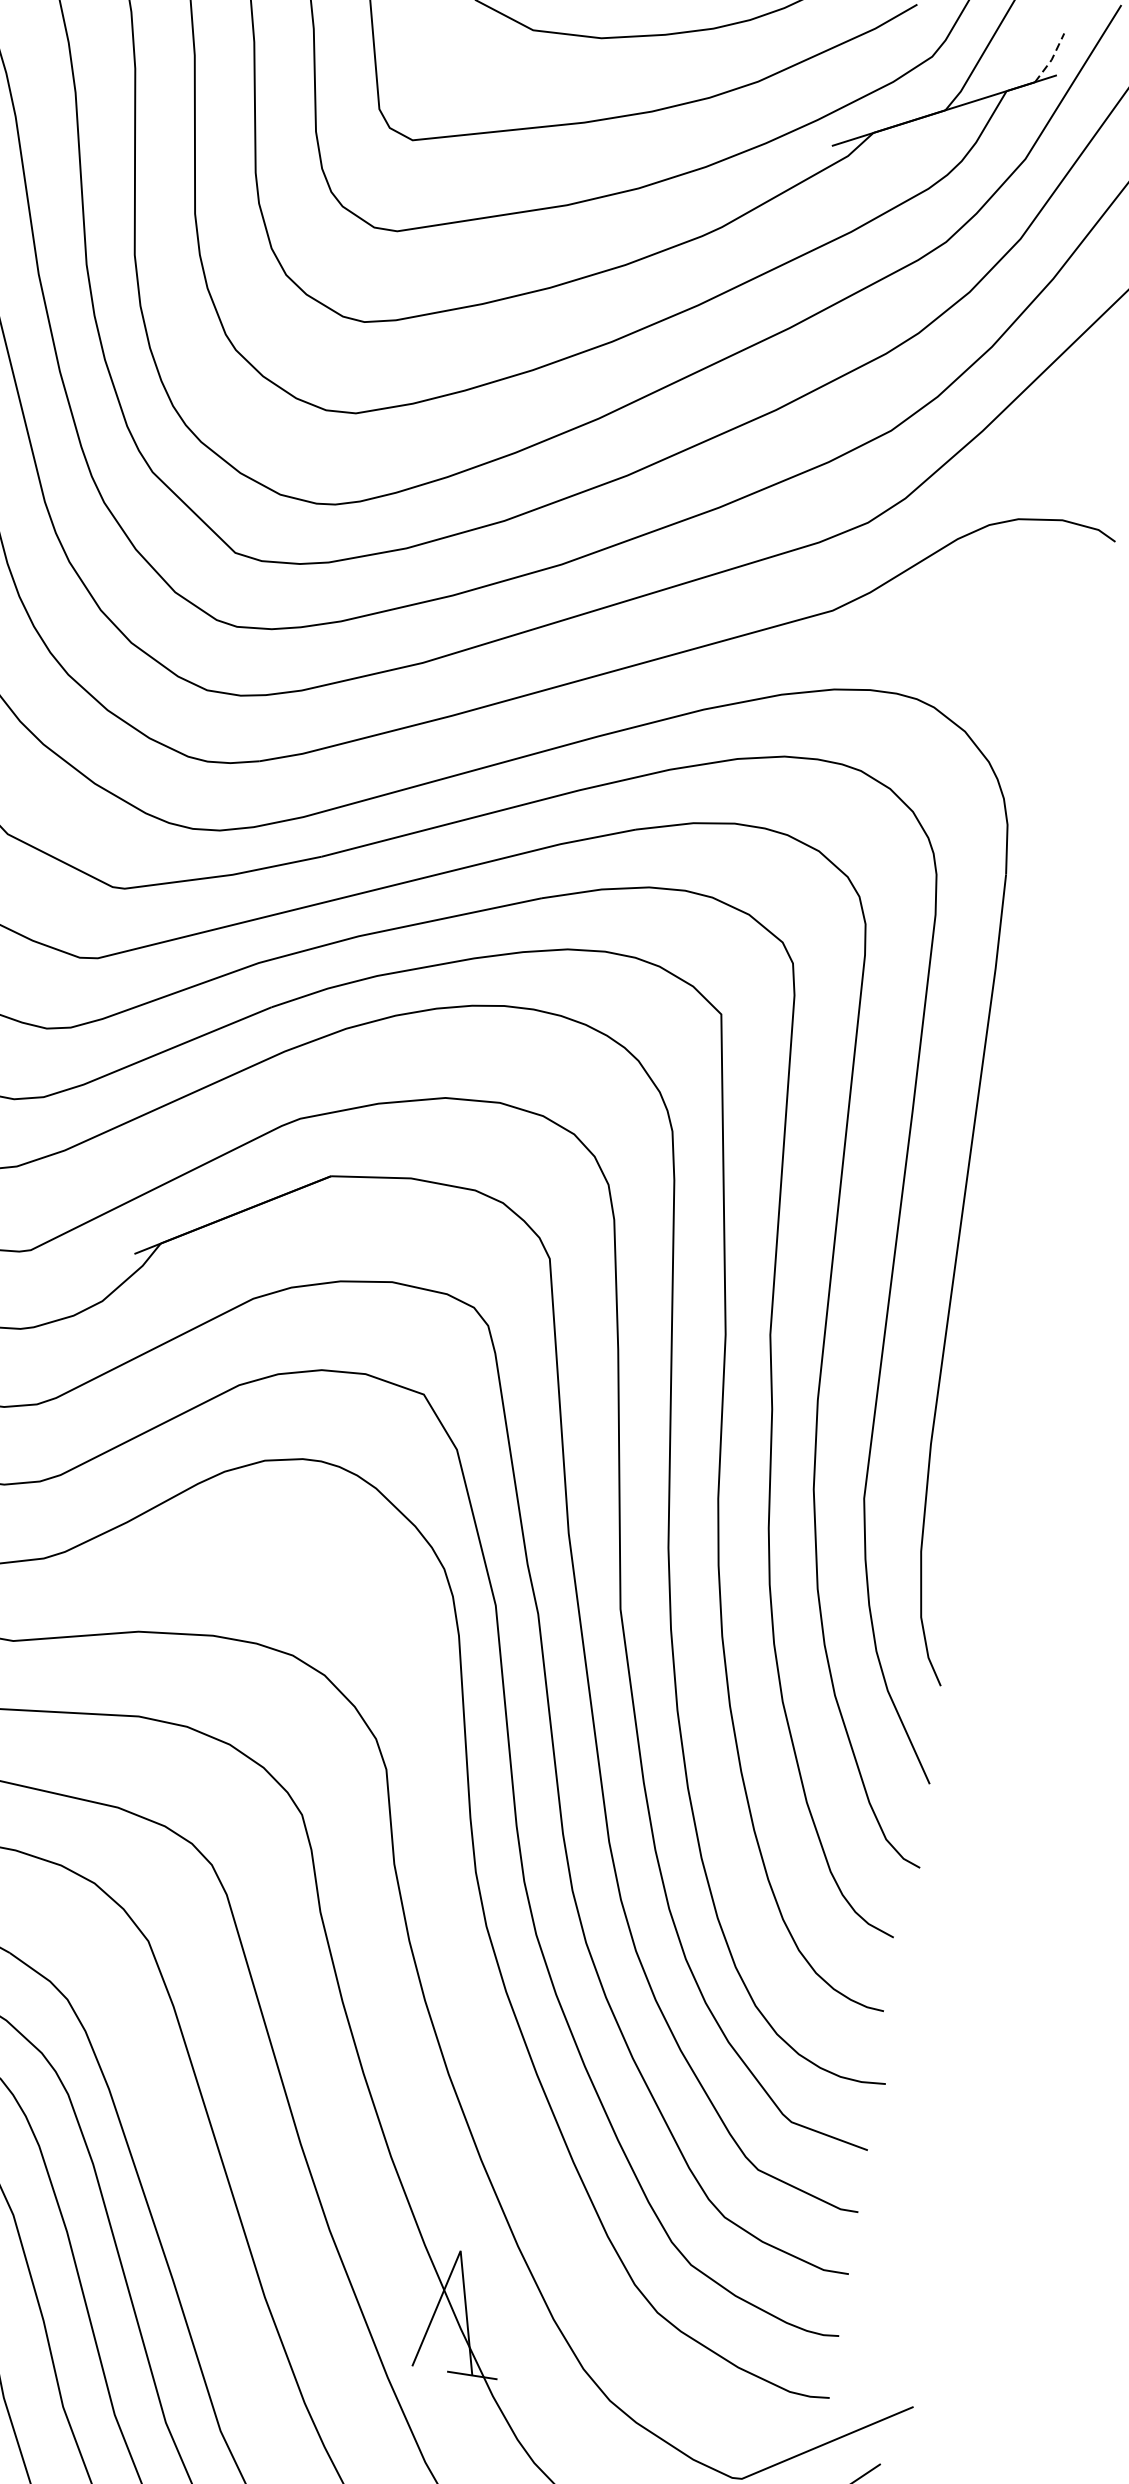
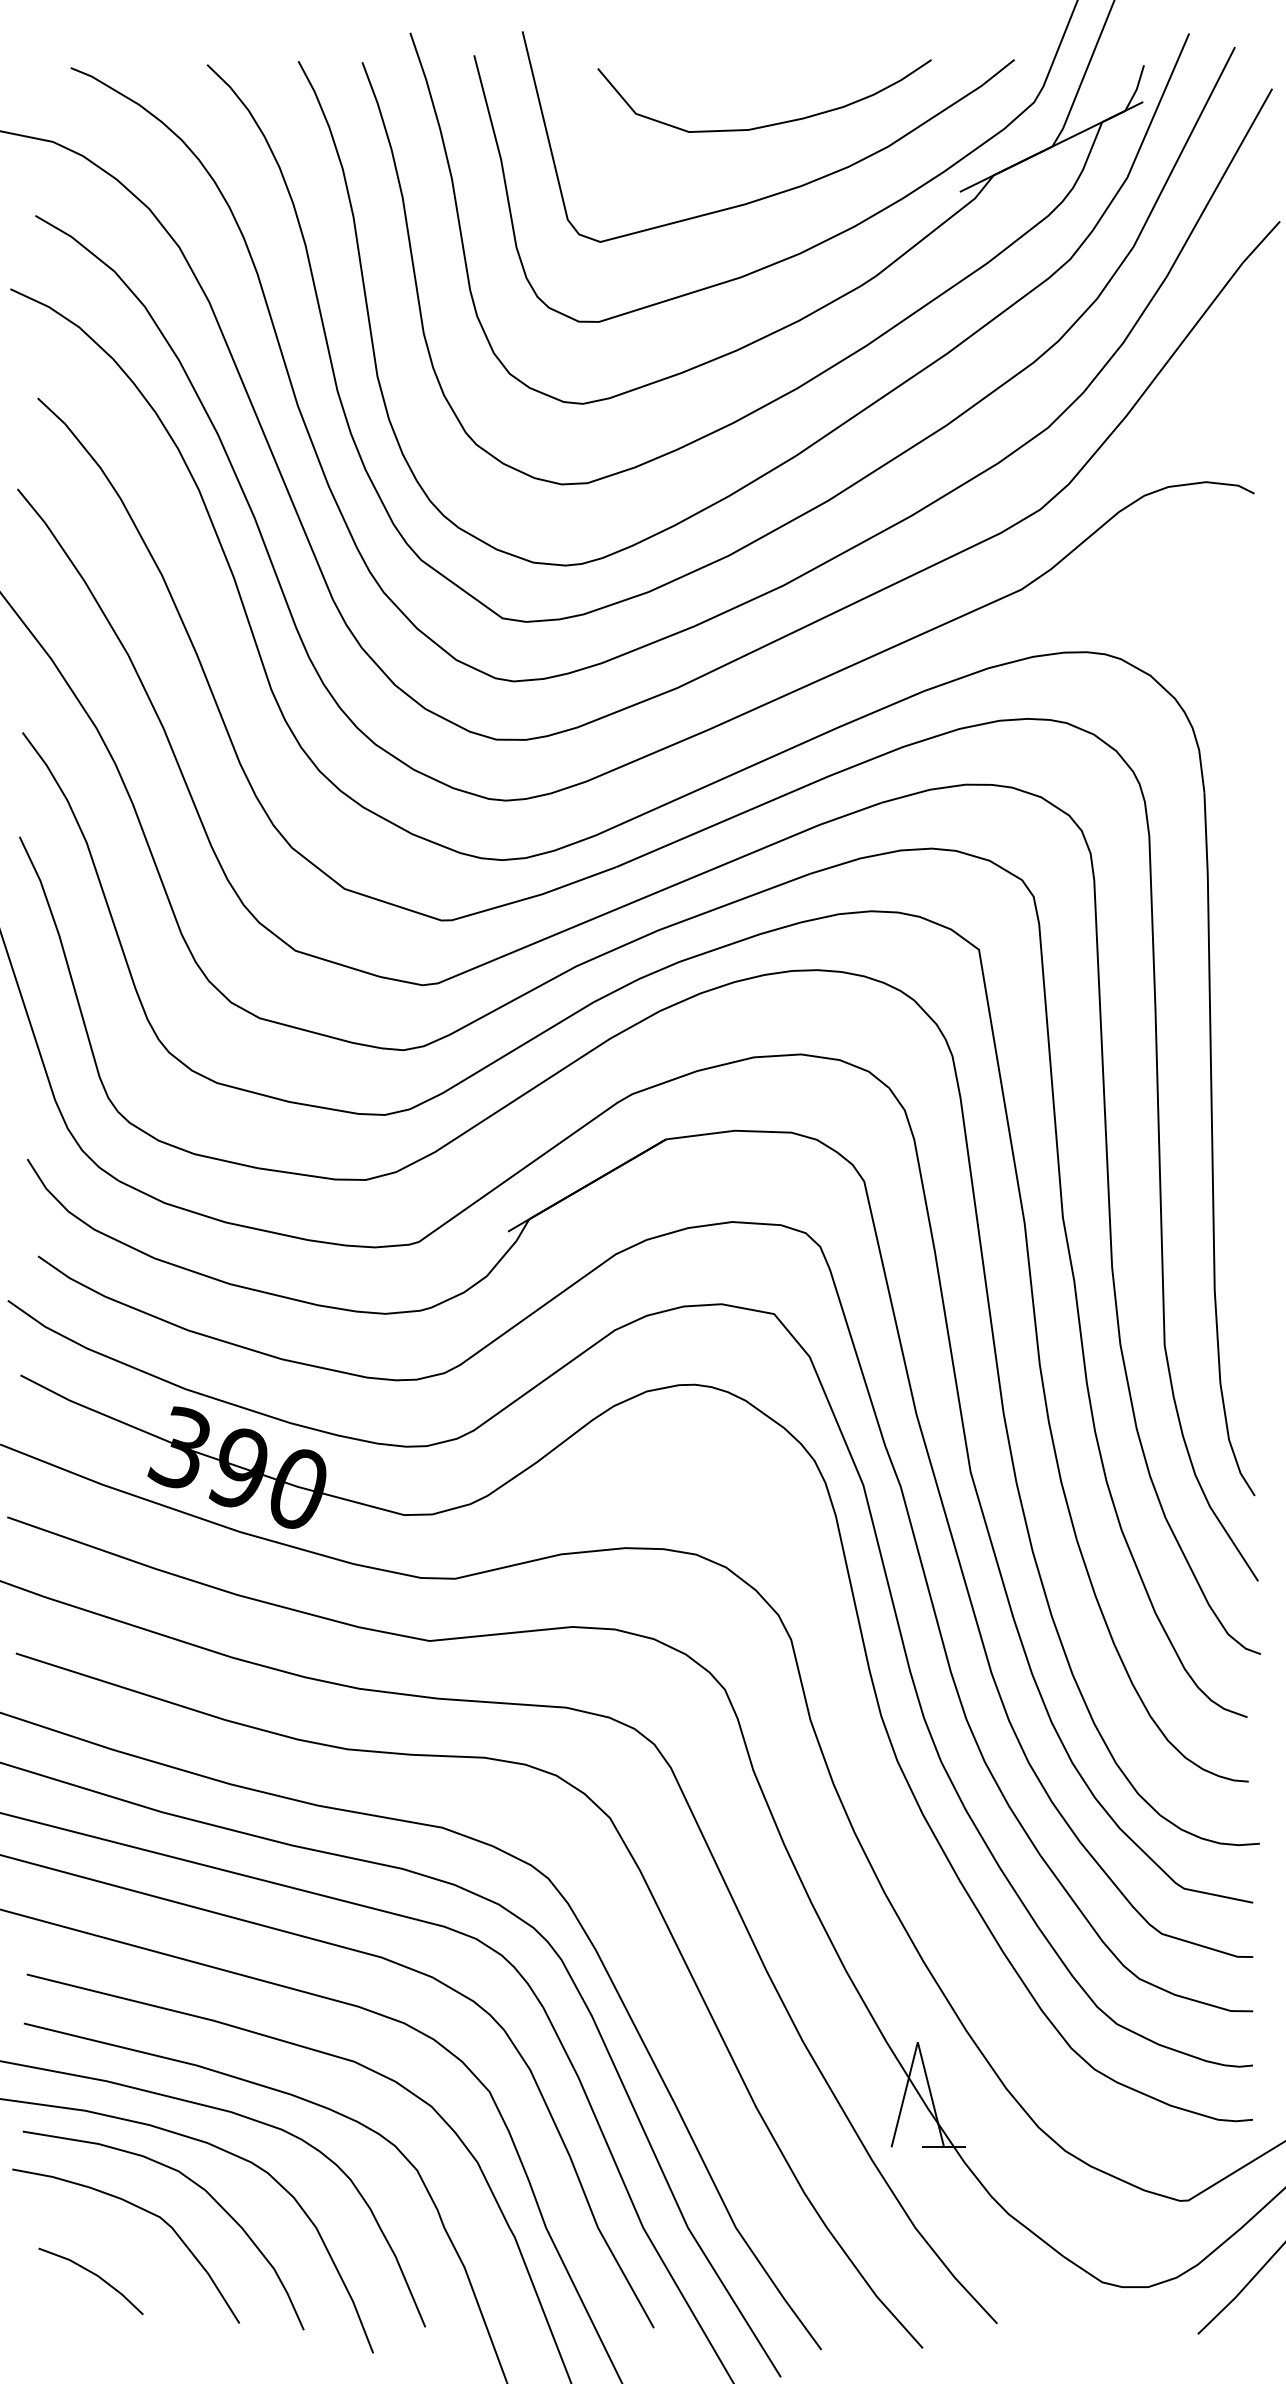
line: (1051, 59) -> (1136, 89), dashed -> solid

